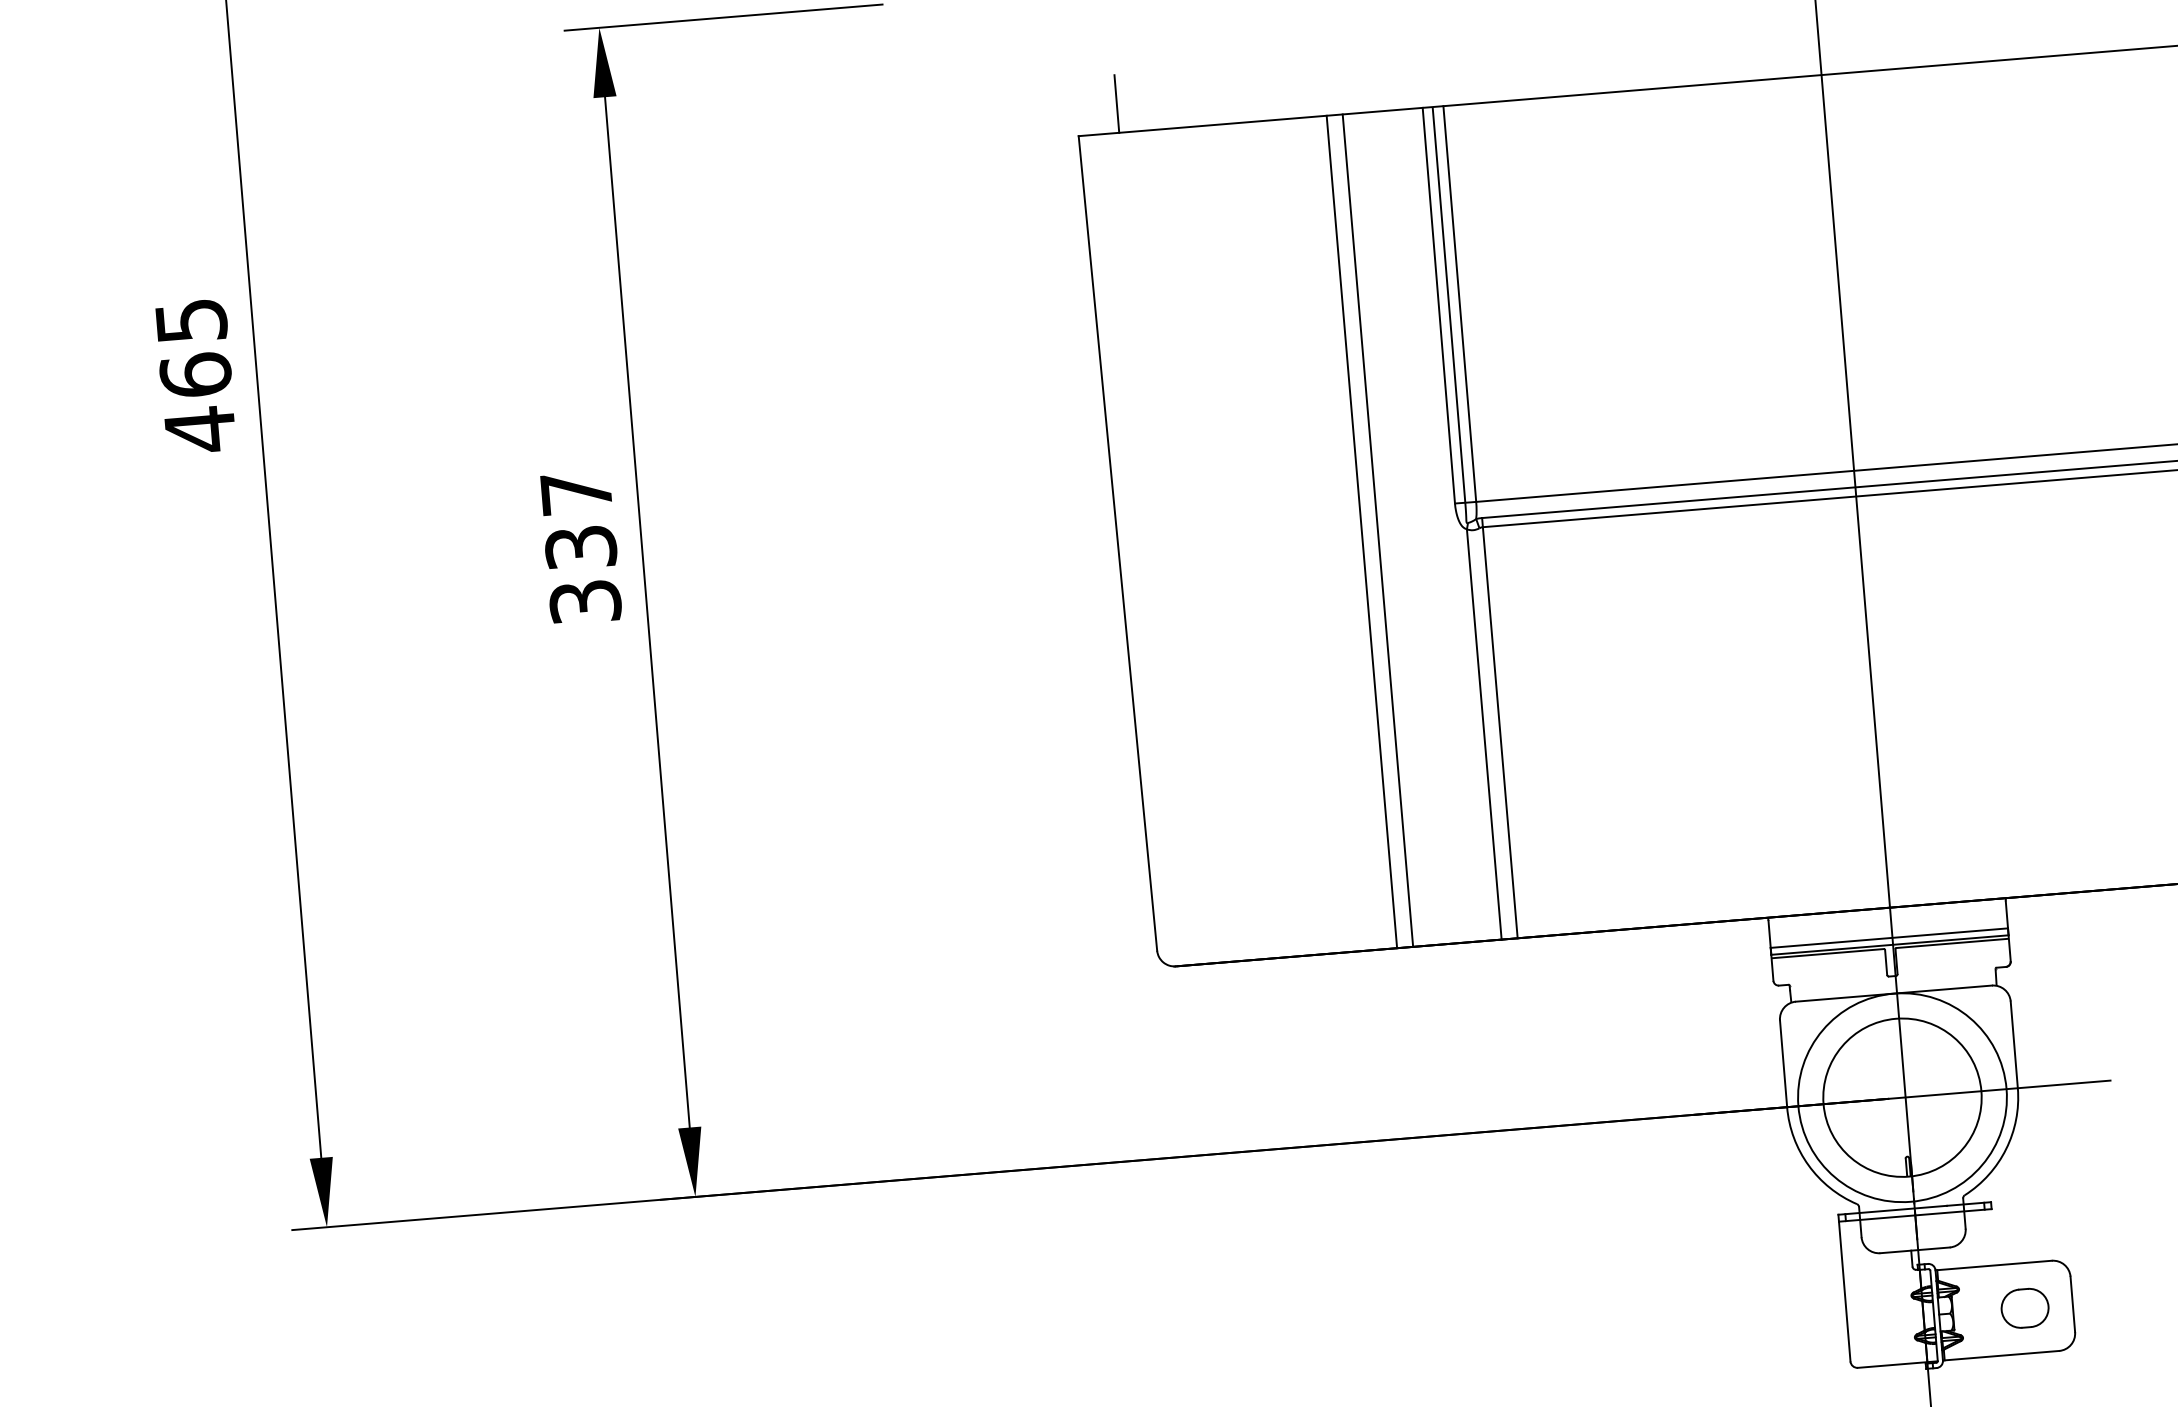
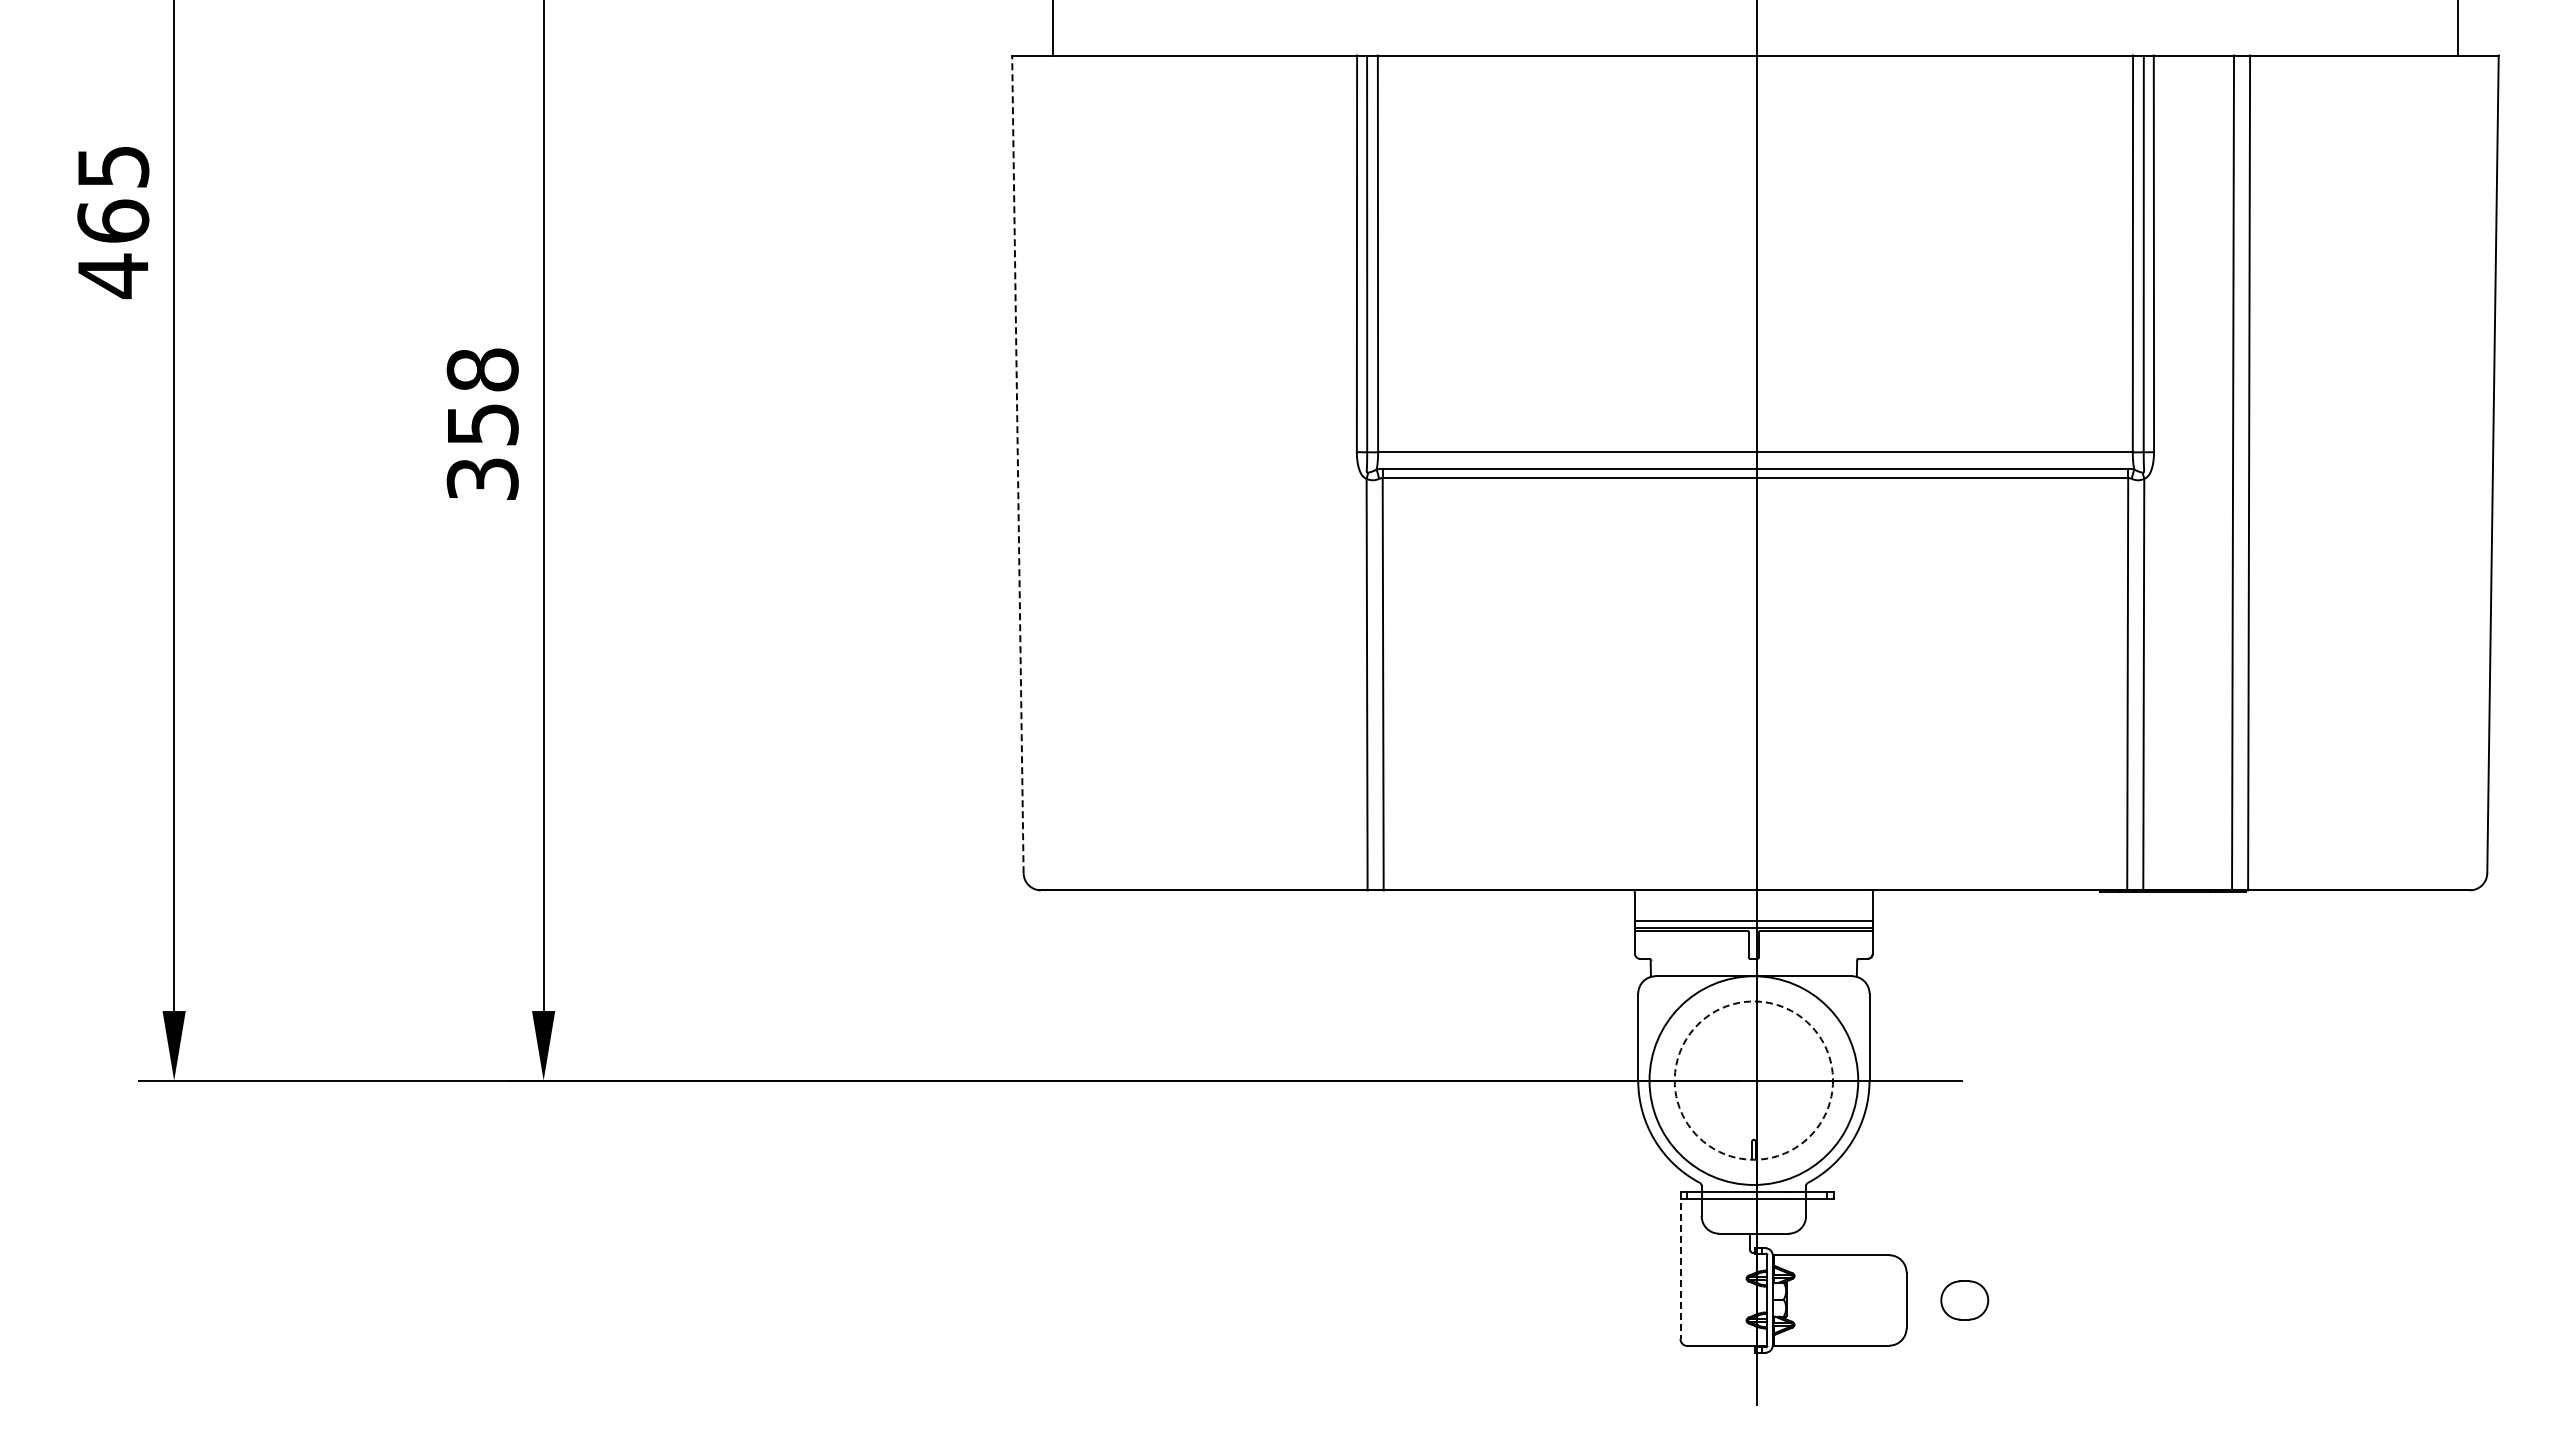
text: (578, 519) -> (482, 396), 337 -> 358
line: (1377, 530) -> (1277, 472), removed
line: (1361, 531) -> (1261, 472), removed
line: (1117, 543) -> (1017, 464), solid -> dashed
circle: (1902, 1097) -> (1753, 1080), solid -> dashed
line: (1844, 1288) -> (1680, 1265), solid -> dashed
part: (2024, 1308) -> (1964, 1300), moved

